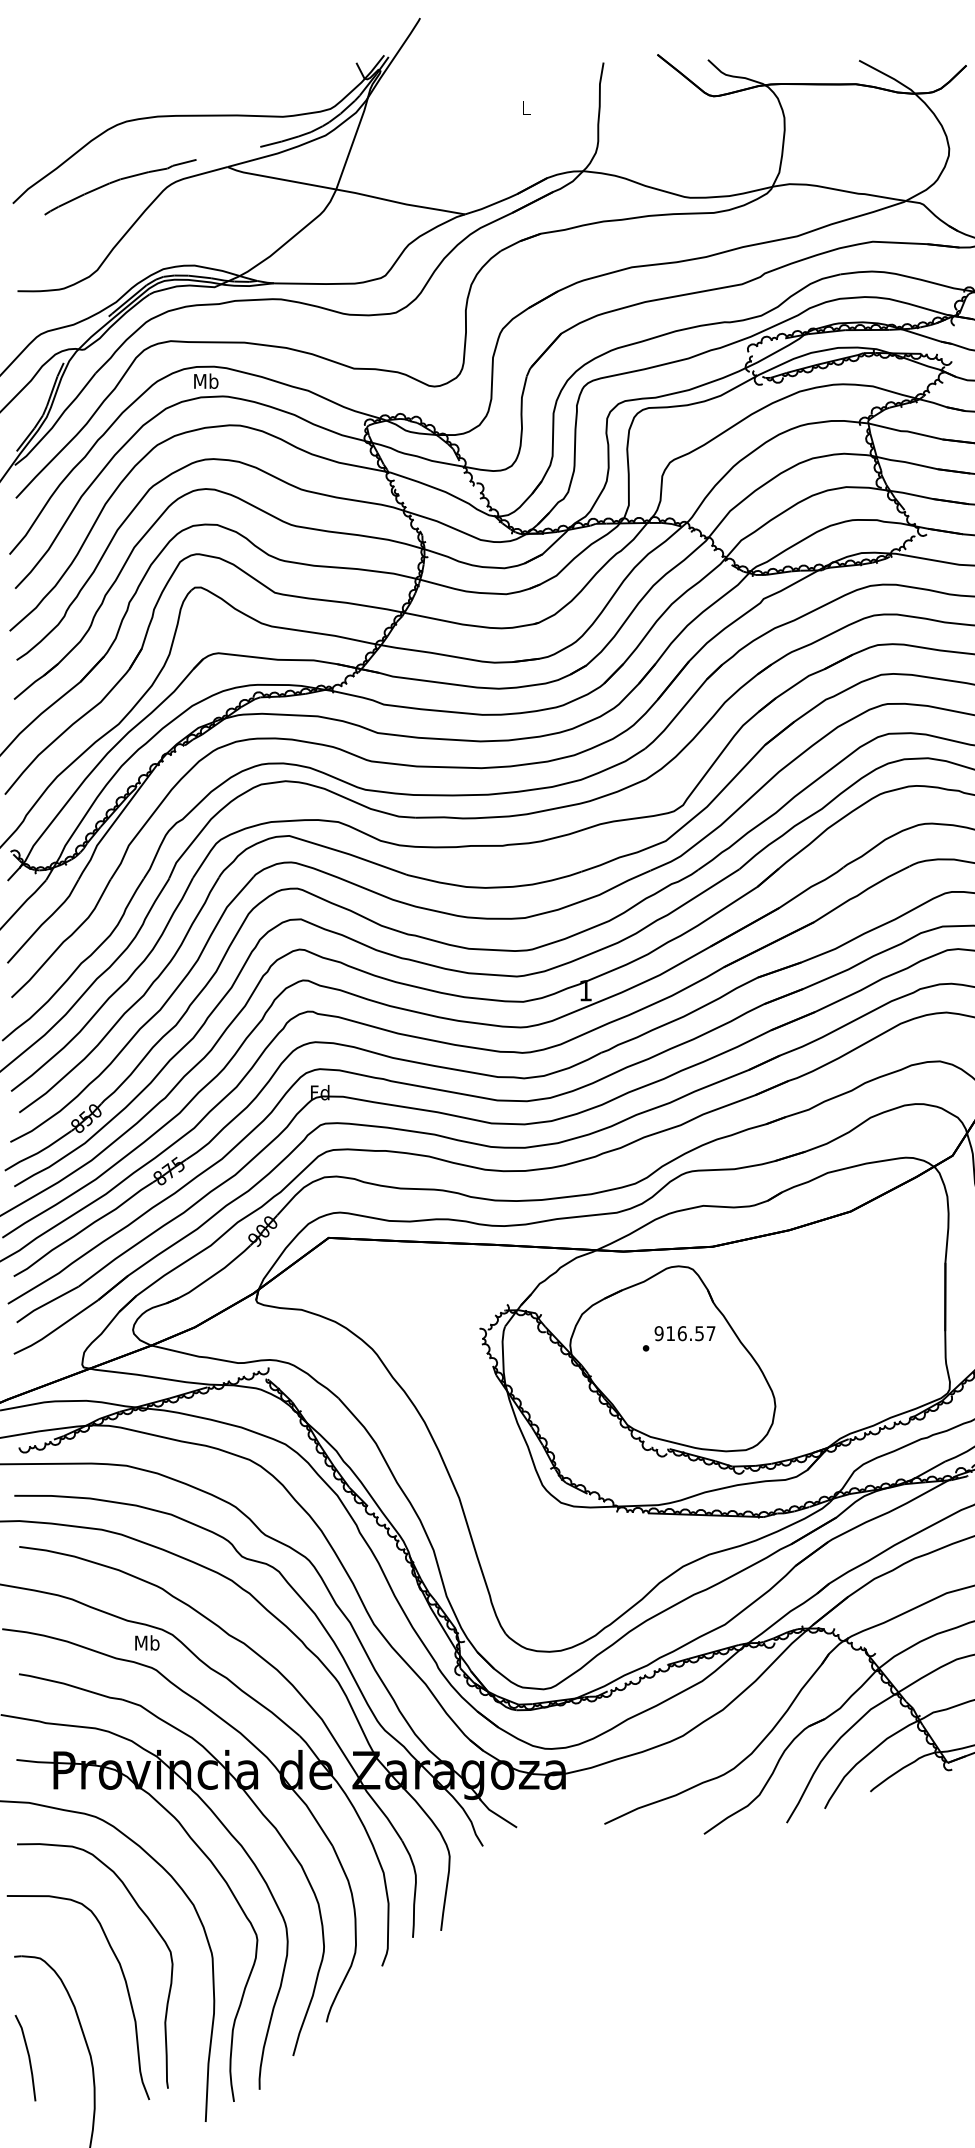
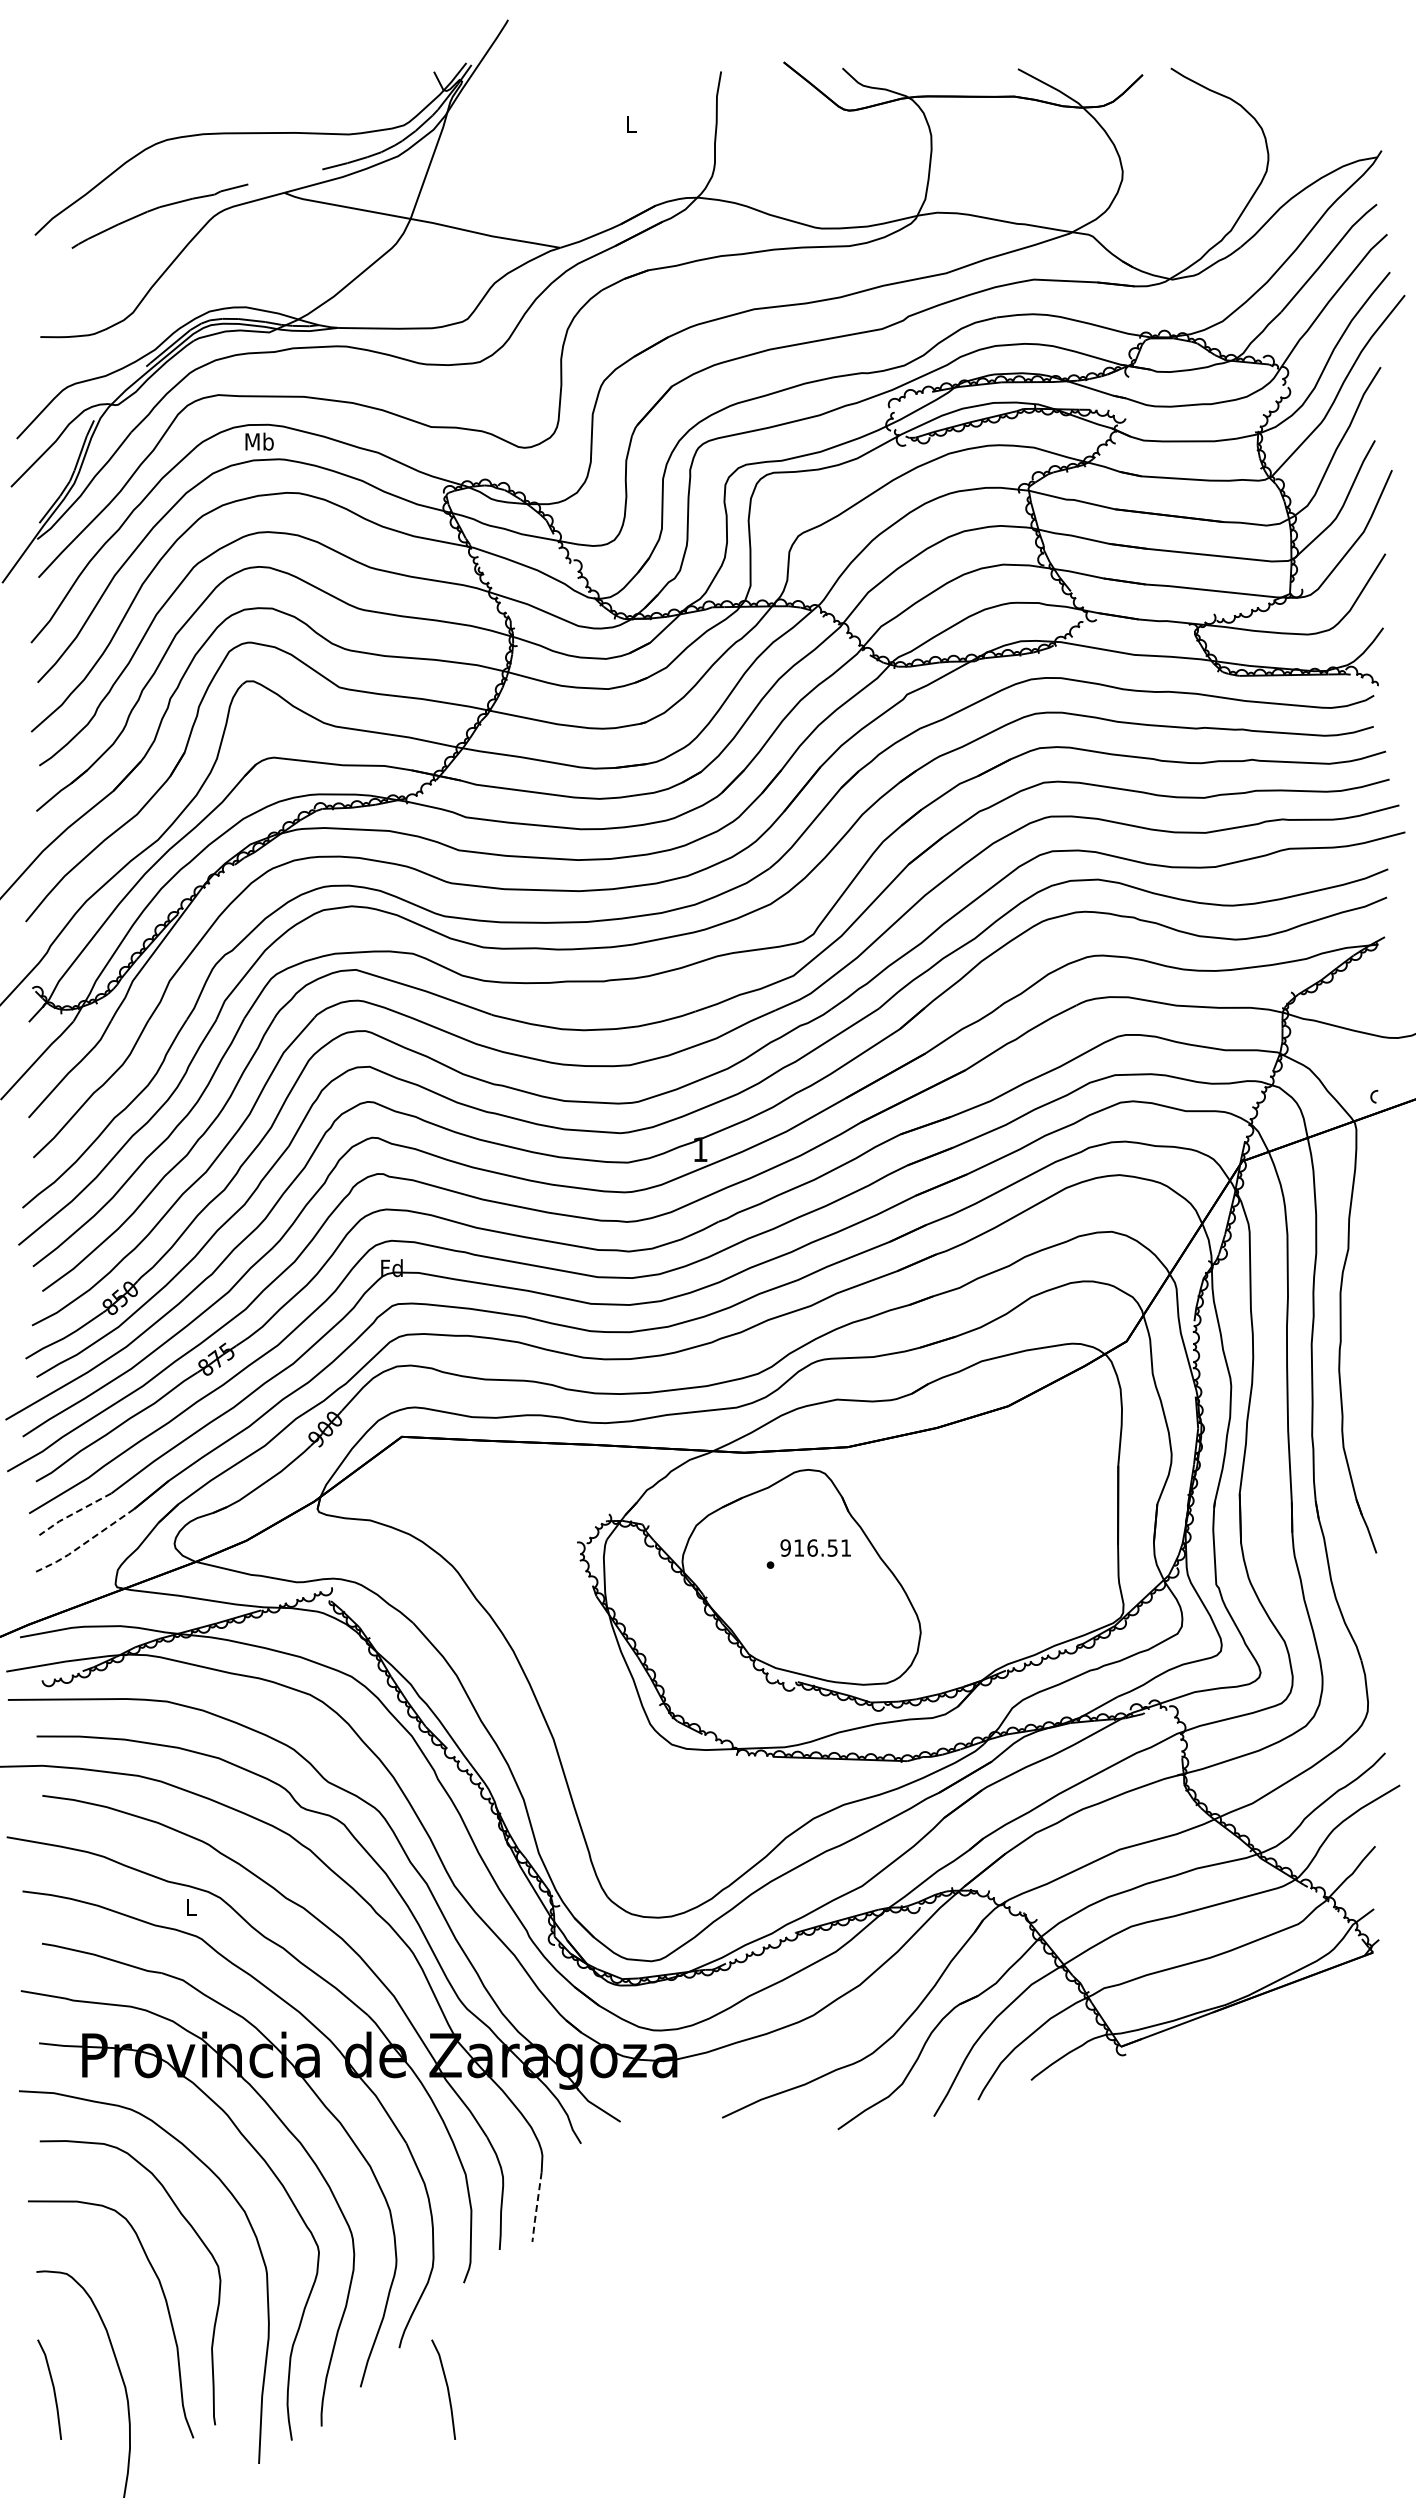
line: (46, 1303) -> (74, 1513), solid -> dashed
line: (56, 1329) -> (85, 1543), solid -> dashed
text: (710, 1333) -> (845, 1547), 916.57 -> 916.51
text: (147, 1643) -> (191, 1907), Mb -> L
line: (444, 1902) -> (536, 2208), solid -> dashed
line: (367, 2056) -> (446, 2387), added

